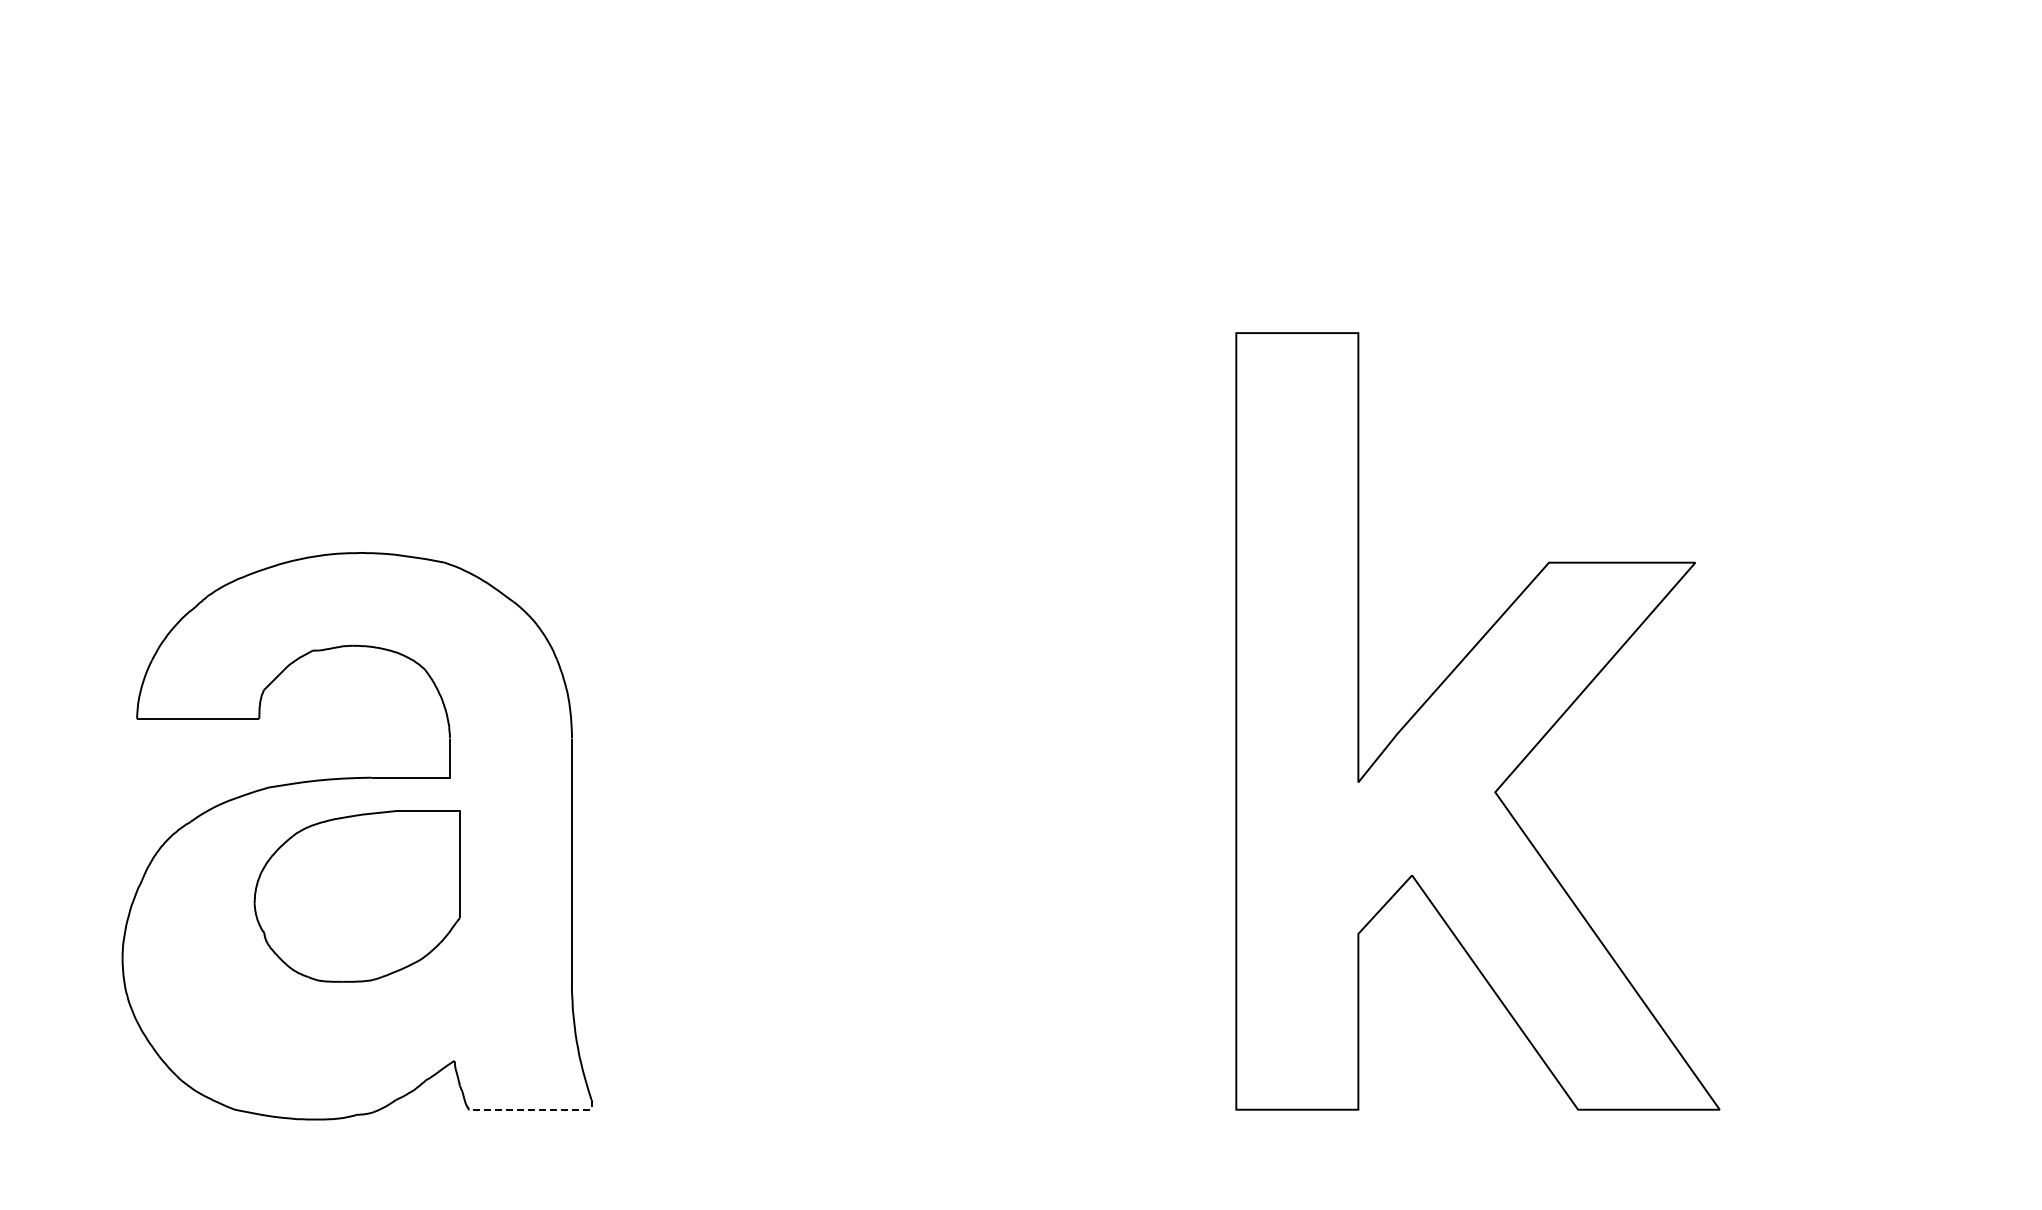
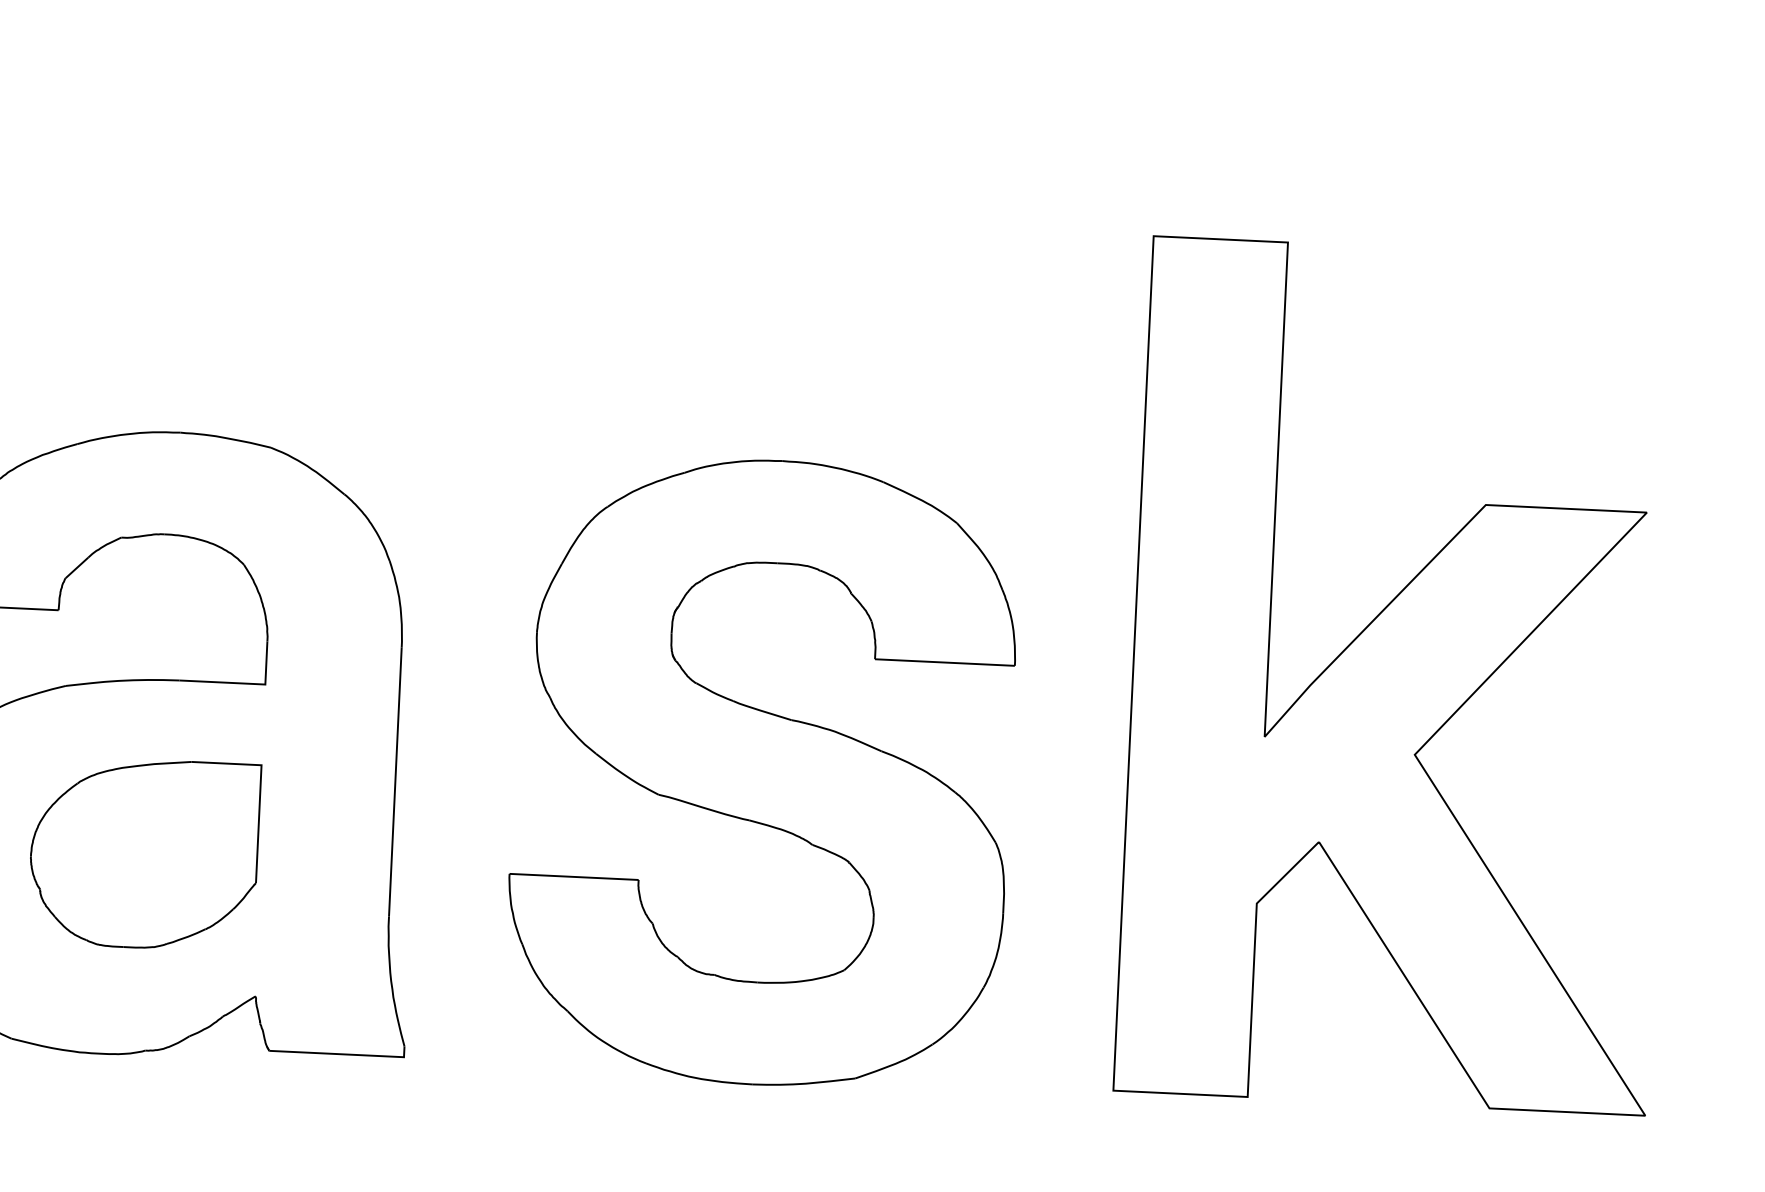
part: (903, 836) -> (761, 772), added
part: (356, 896) -> (143, 853), moved
line: (535, 1109) -> (342, 1054), dashed -> solid

